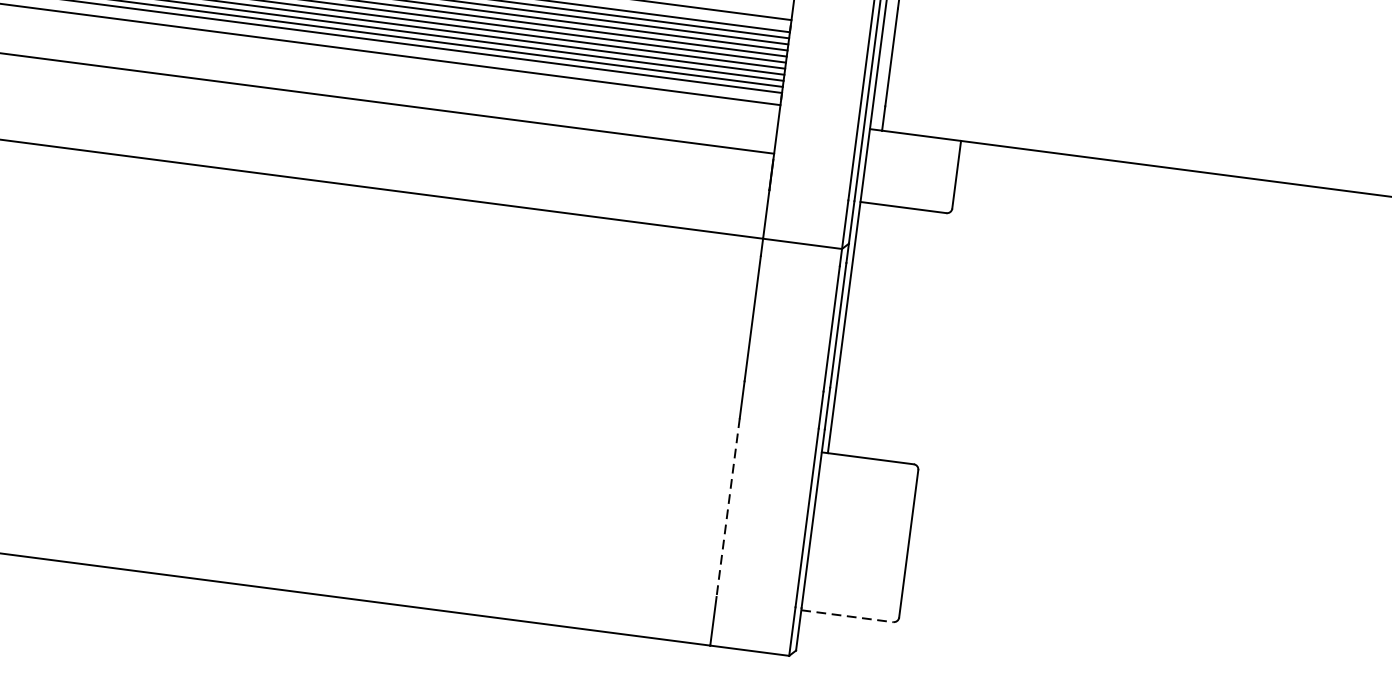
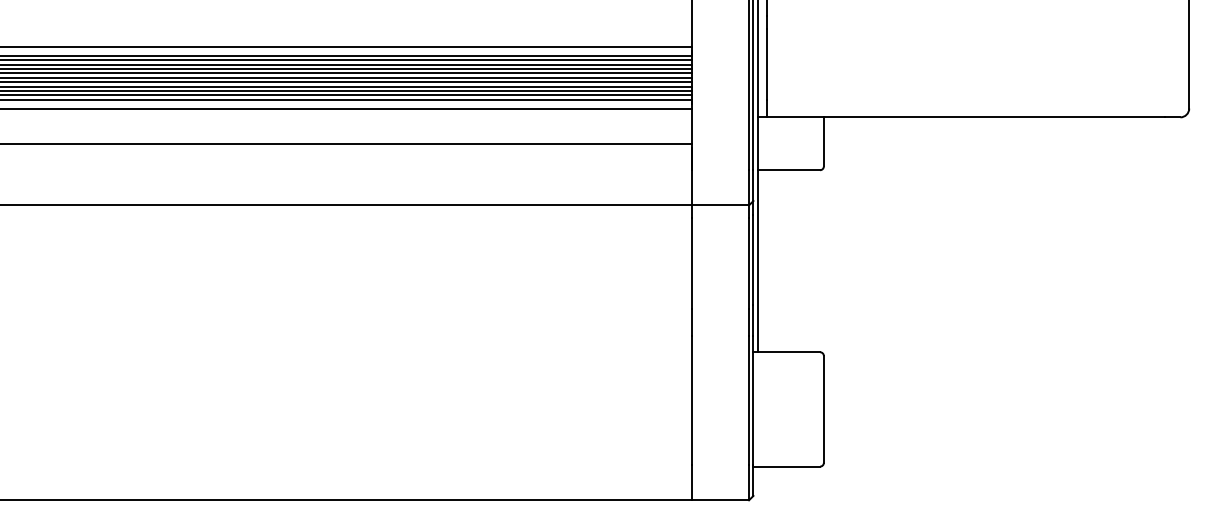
line: (727, 507) -> (691, 400), dashed -> solid
line: (848, 616) -> (787, 466), dashed -> solid

